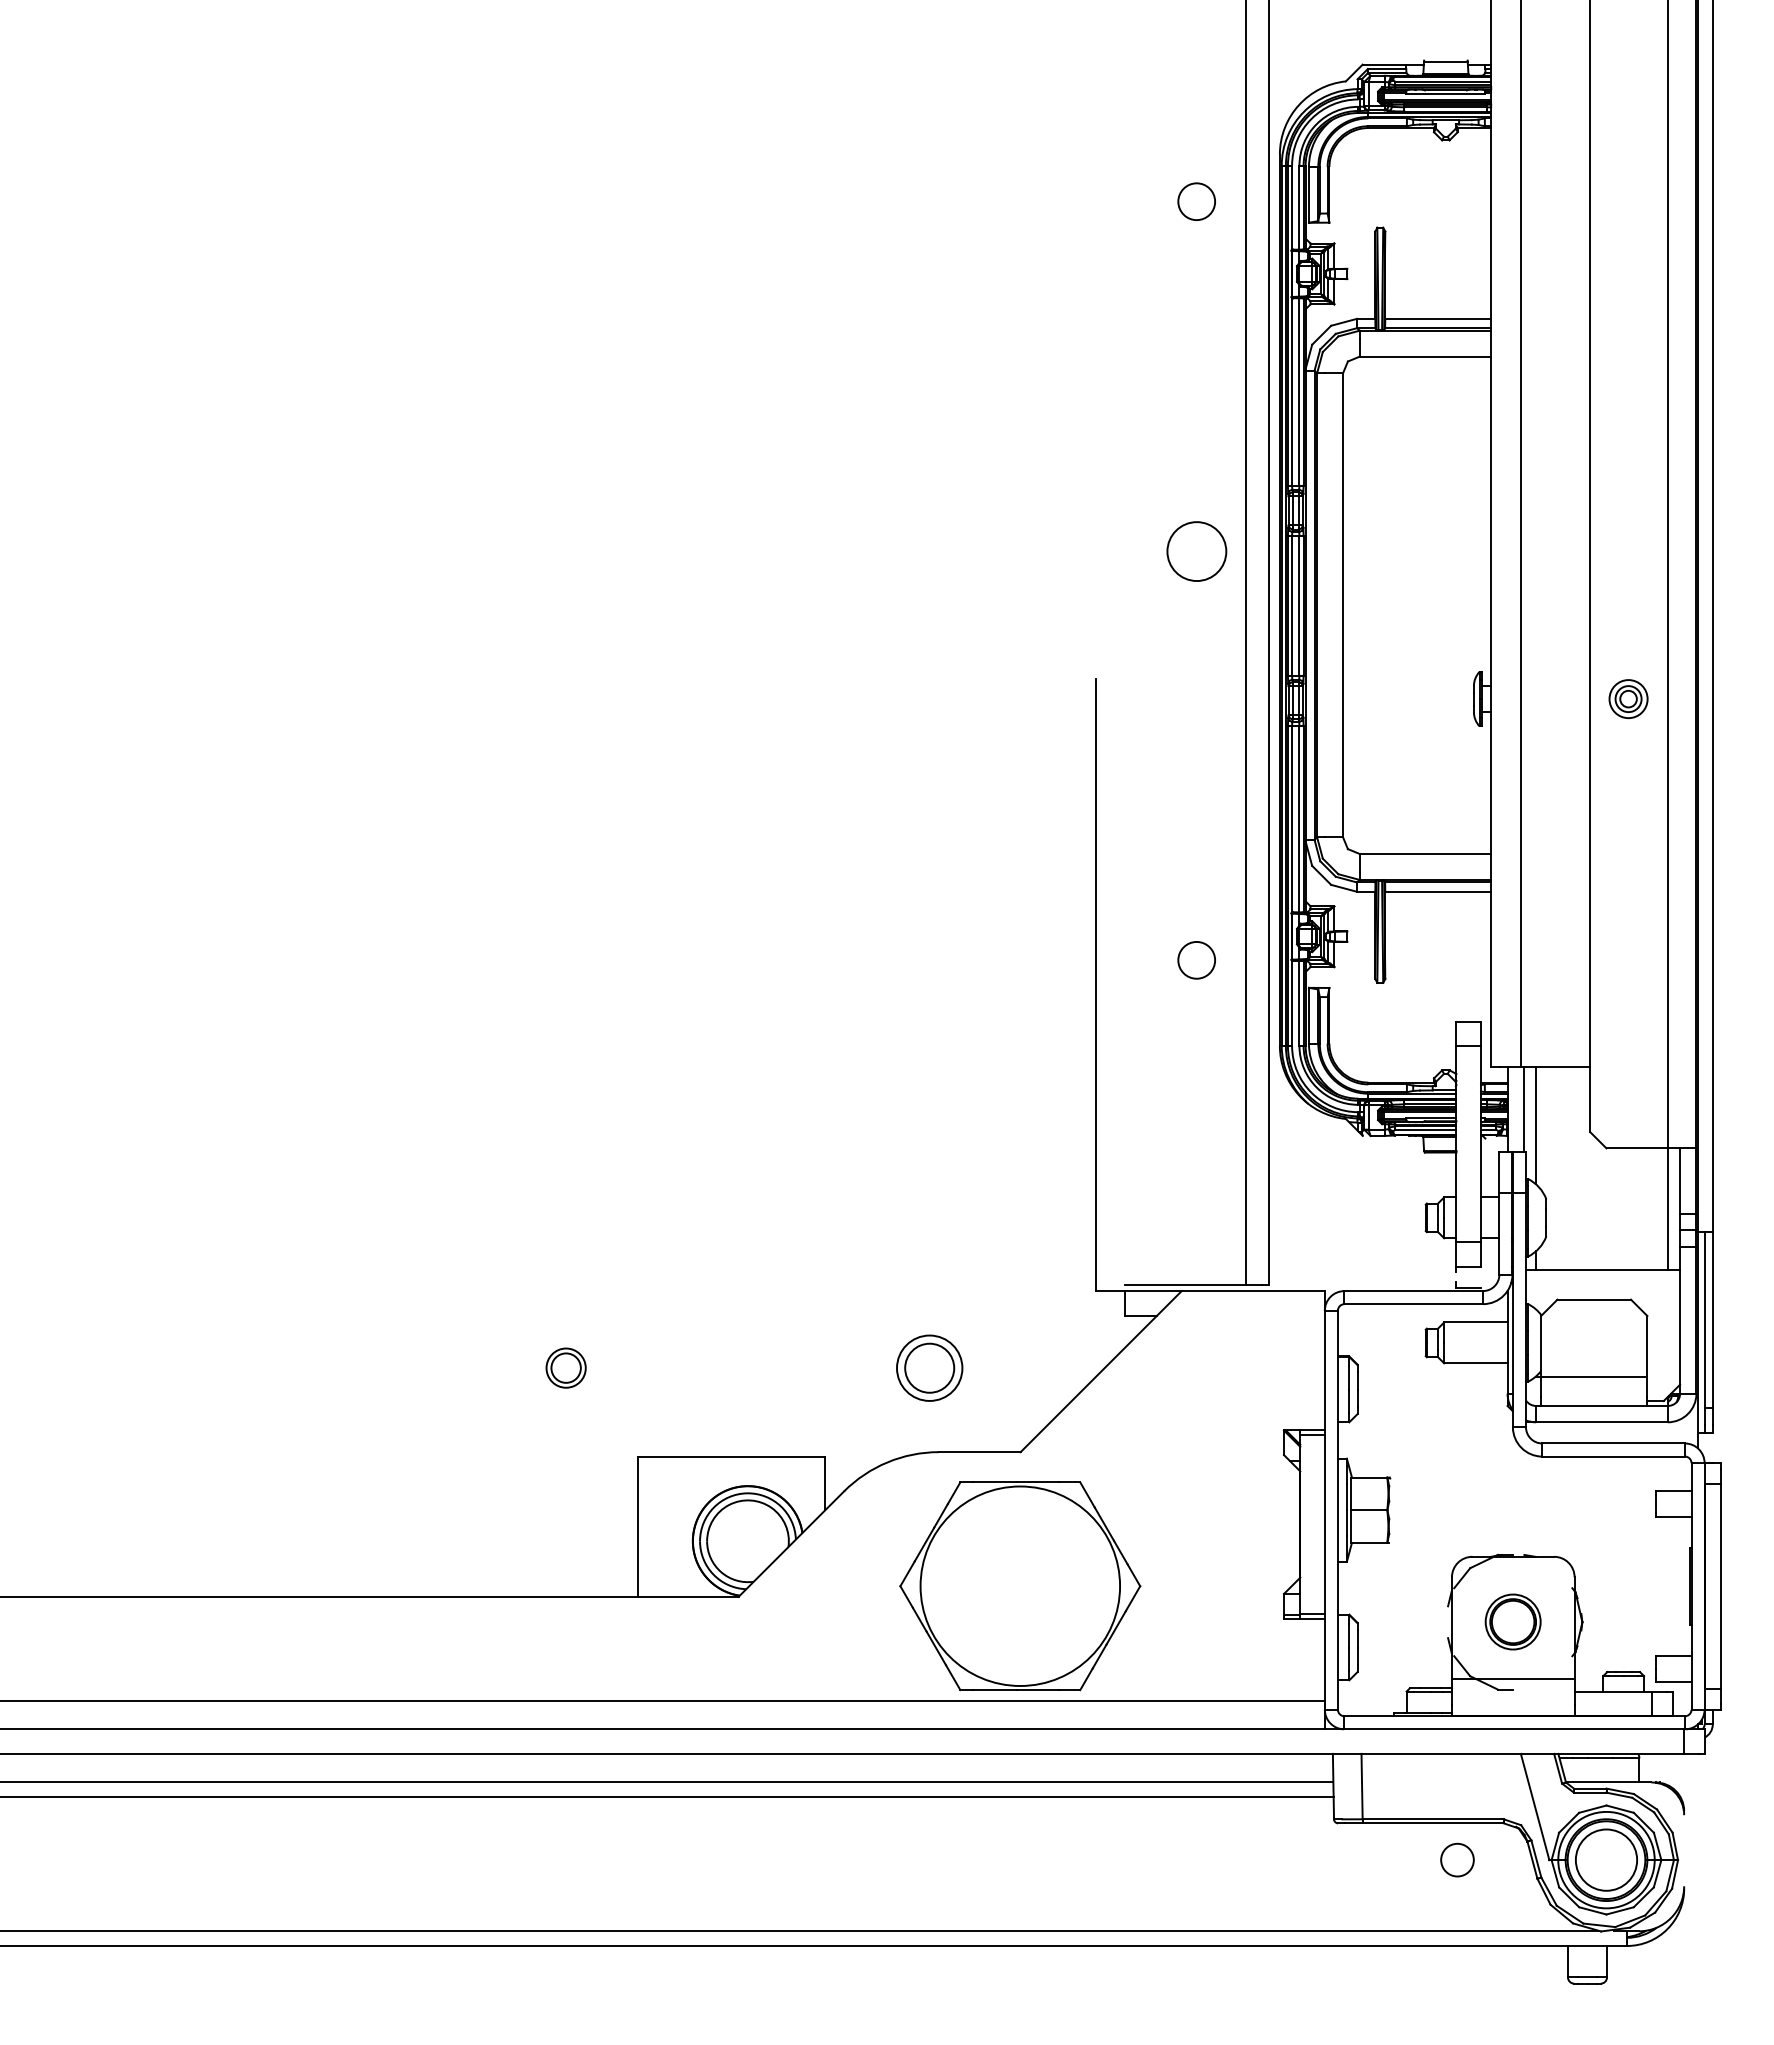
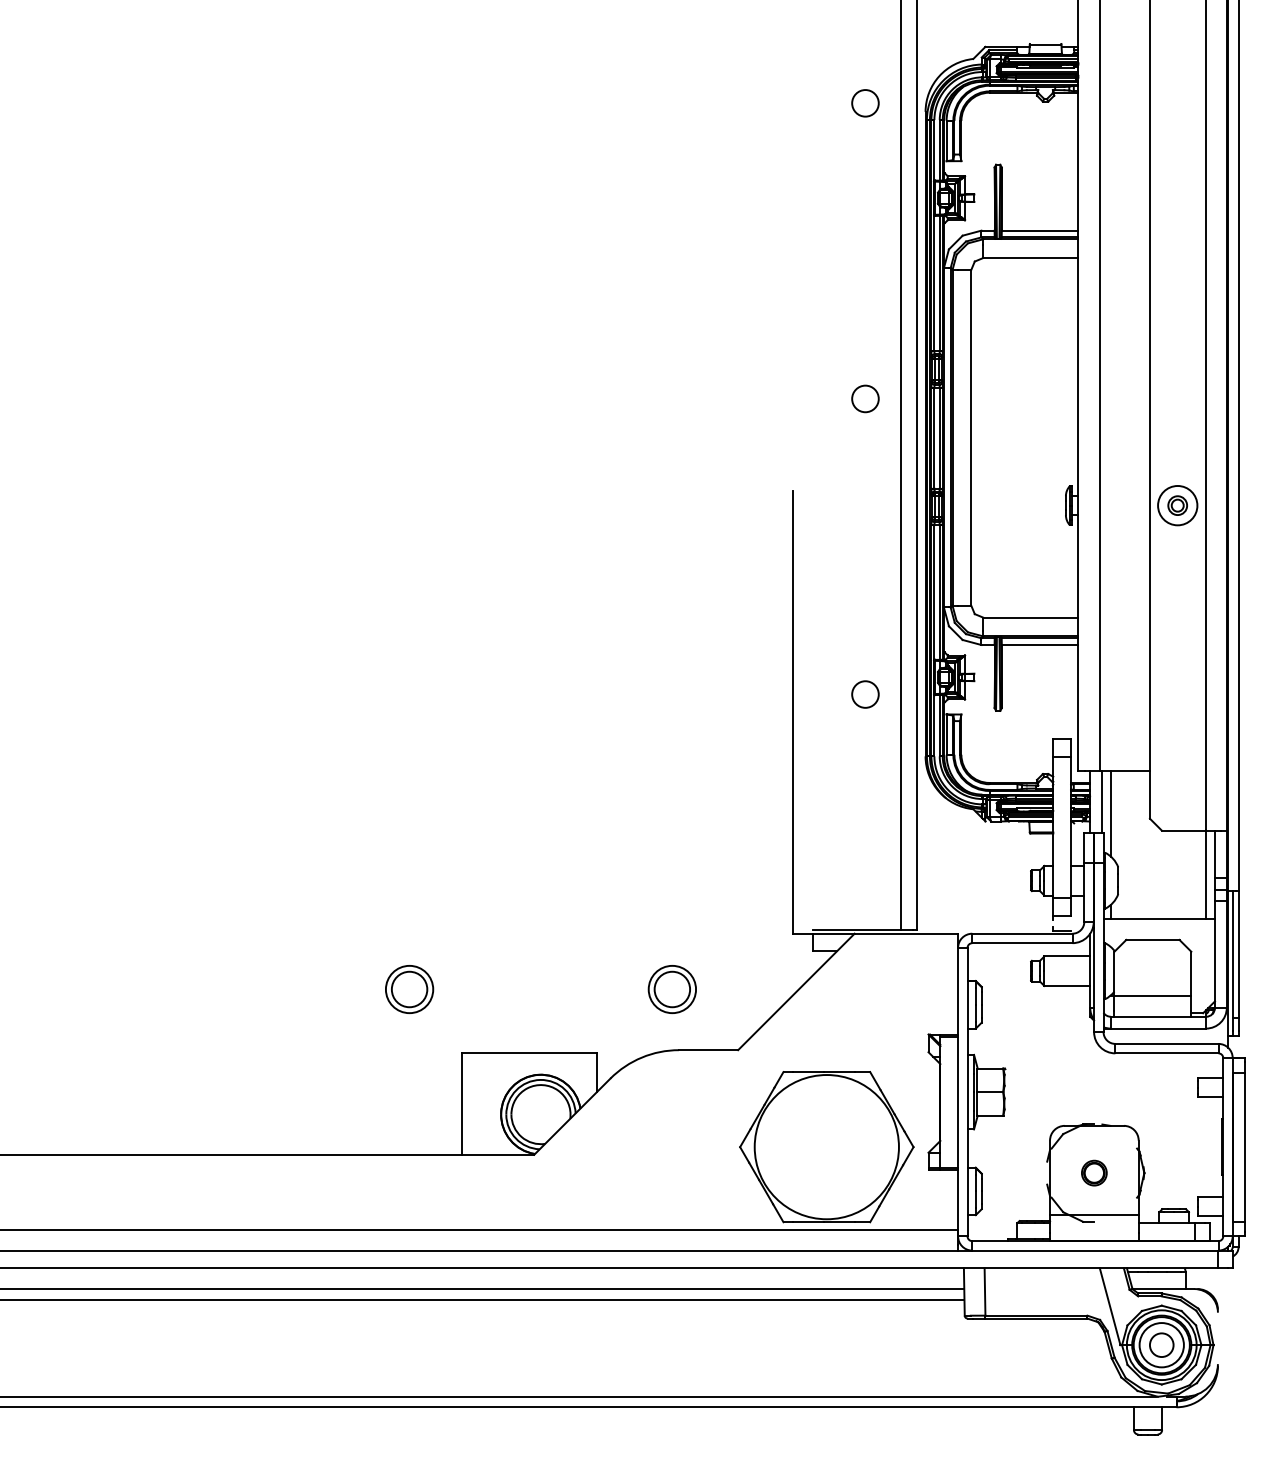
circle: (1196, 201) -> (865, 103), moved
circle: (1196, 551) -> (865, 398), size x0.62
circle: (1628, 698) -> (1177, 505), size x1.43
part: (565, 1367) -> (409, 988), size x1.67
part: (1020, 1586) -> (826, 1147), moved
part: (1513, 1622) -> (1094, 1173), size x0.62
circle: (1457, 1859) -> (1161, 1344), moved

